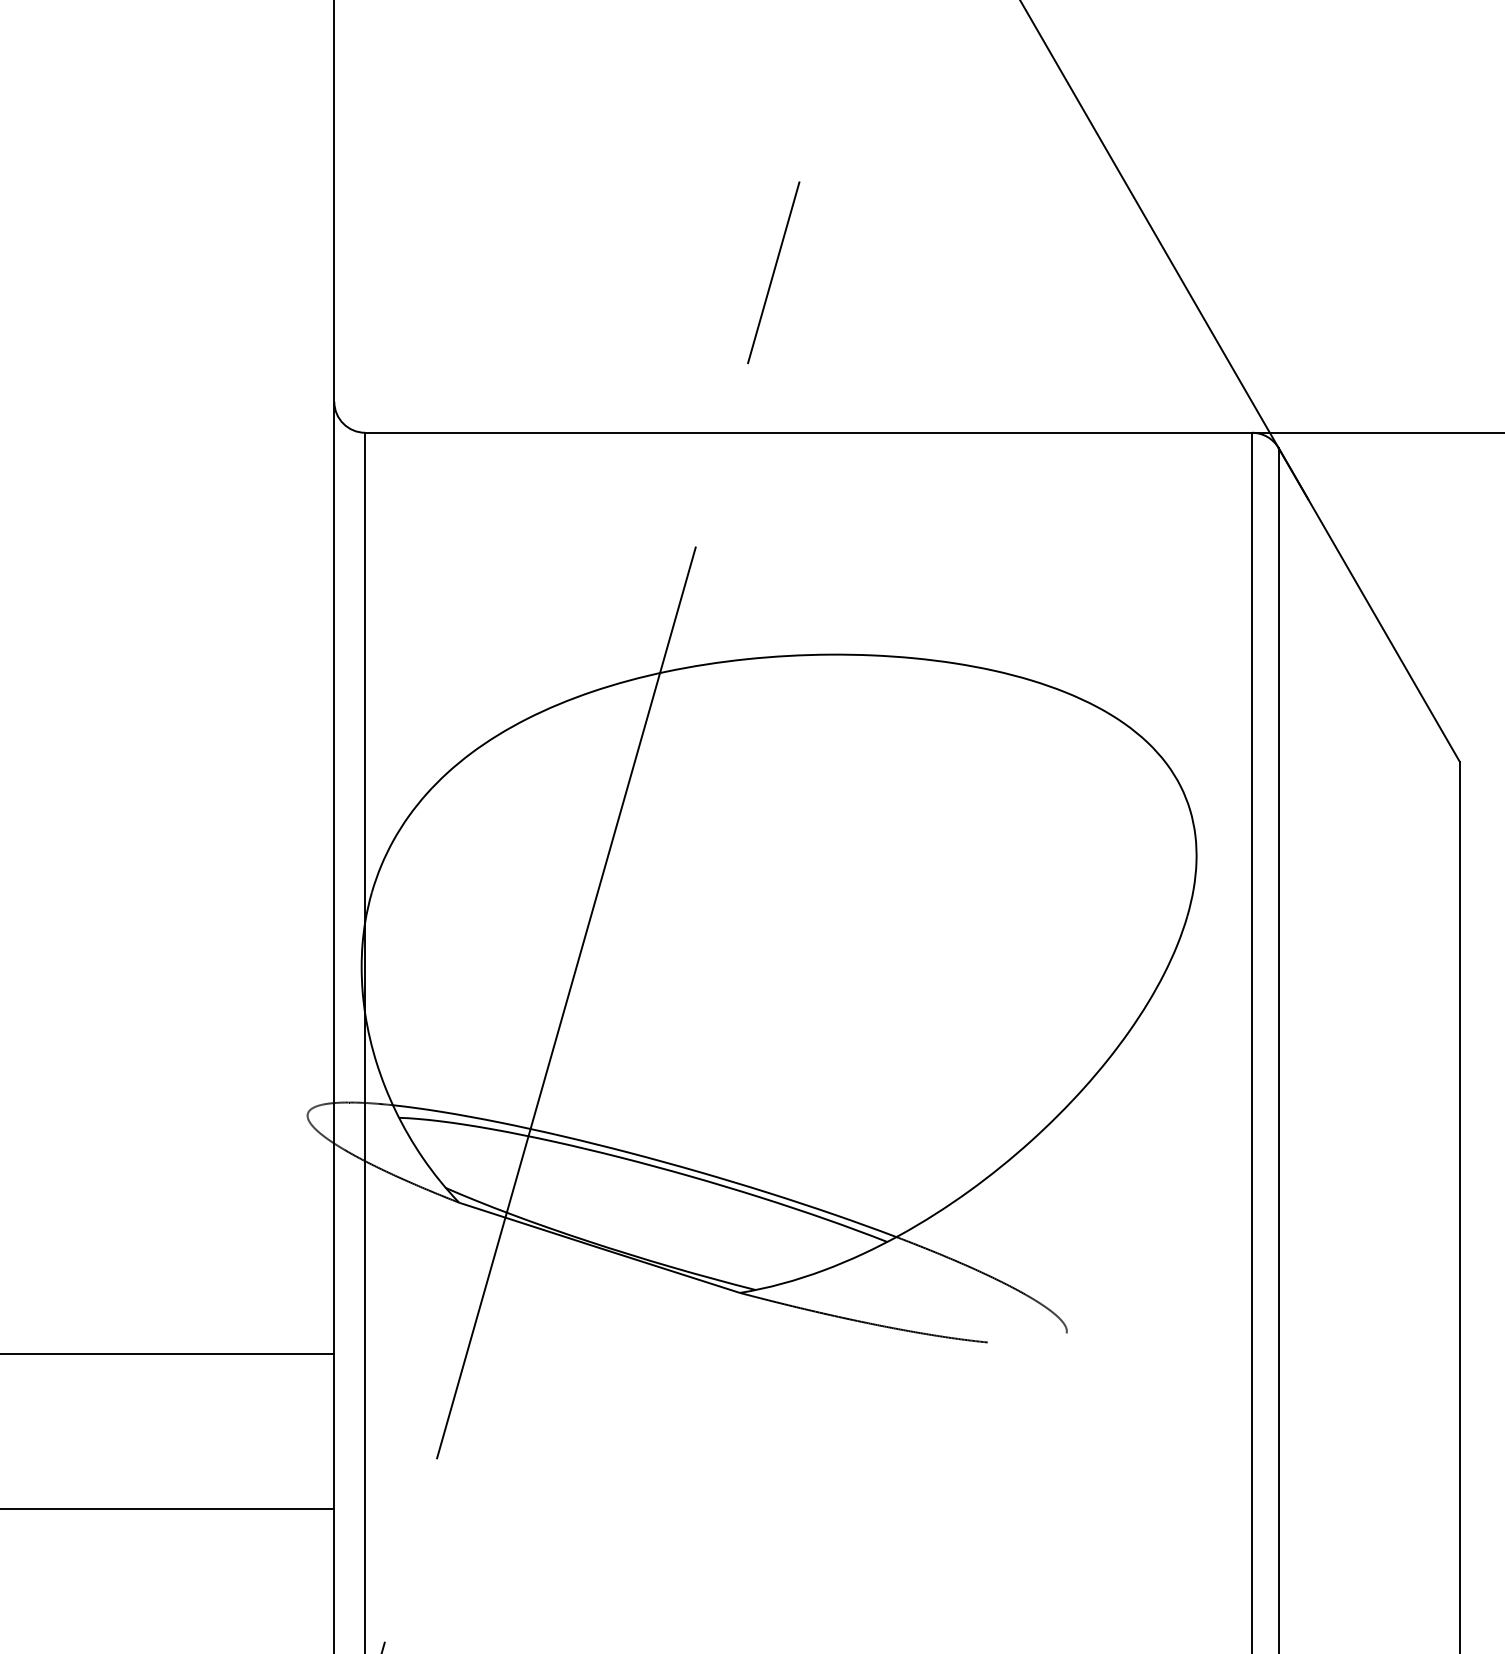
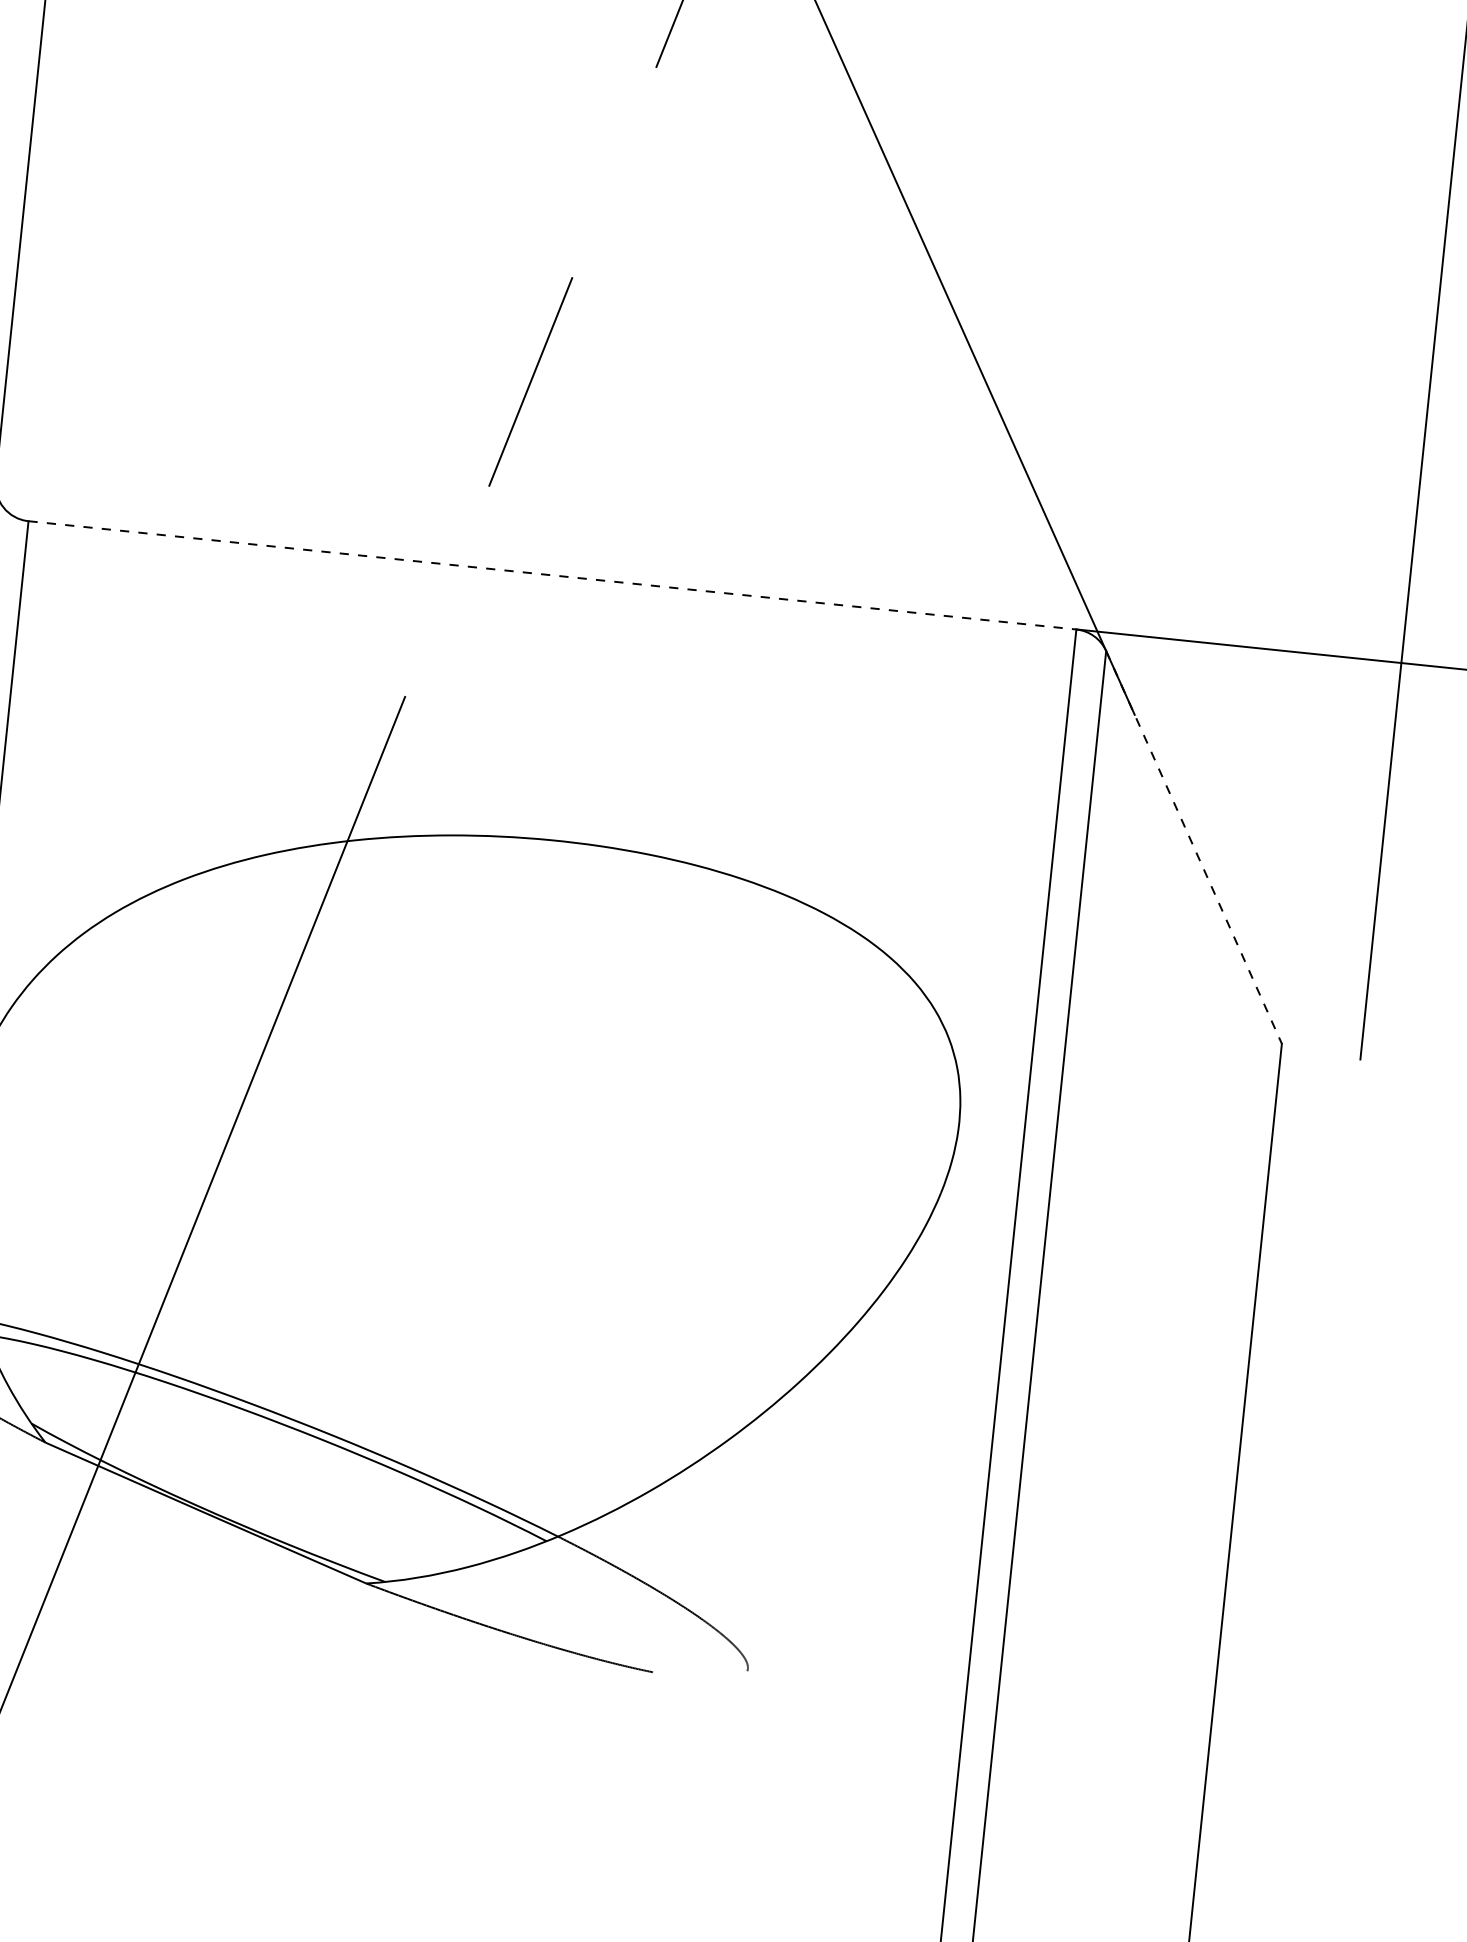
line: (809, 432) -> (553, 575), solid -> dashed
line: (1369, 605) -> (1194, 847), solid -> dashed

